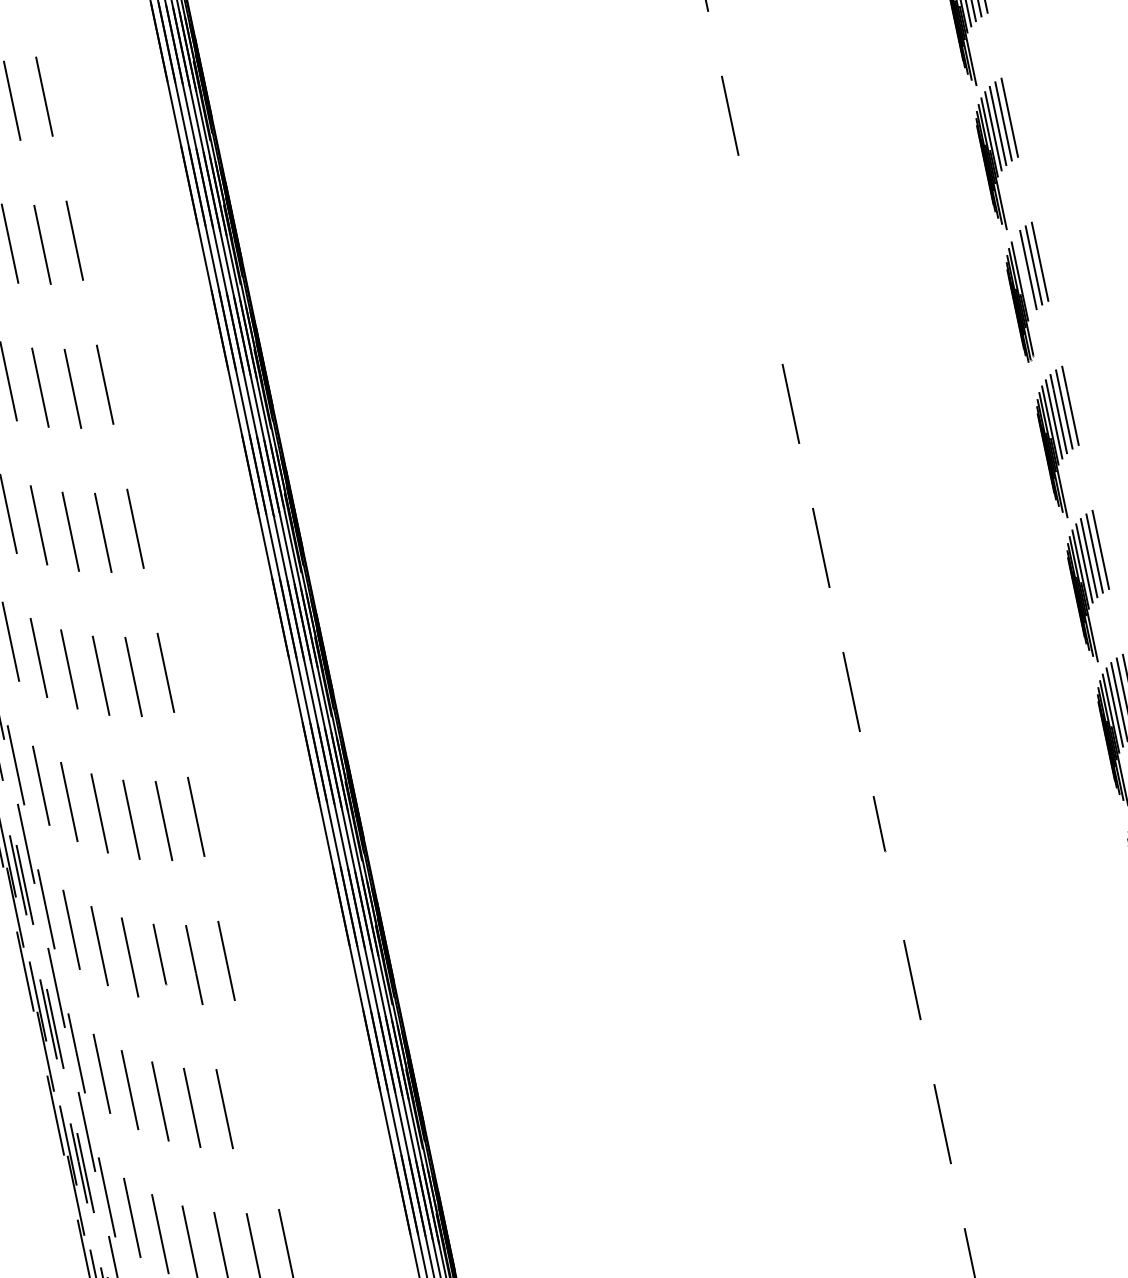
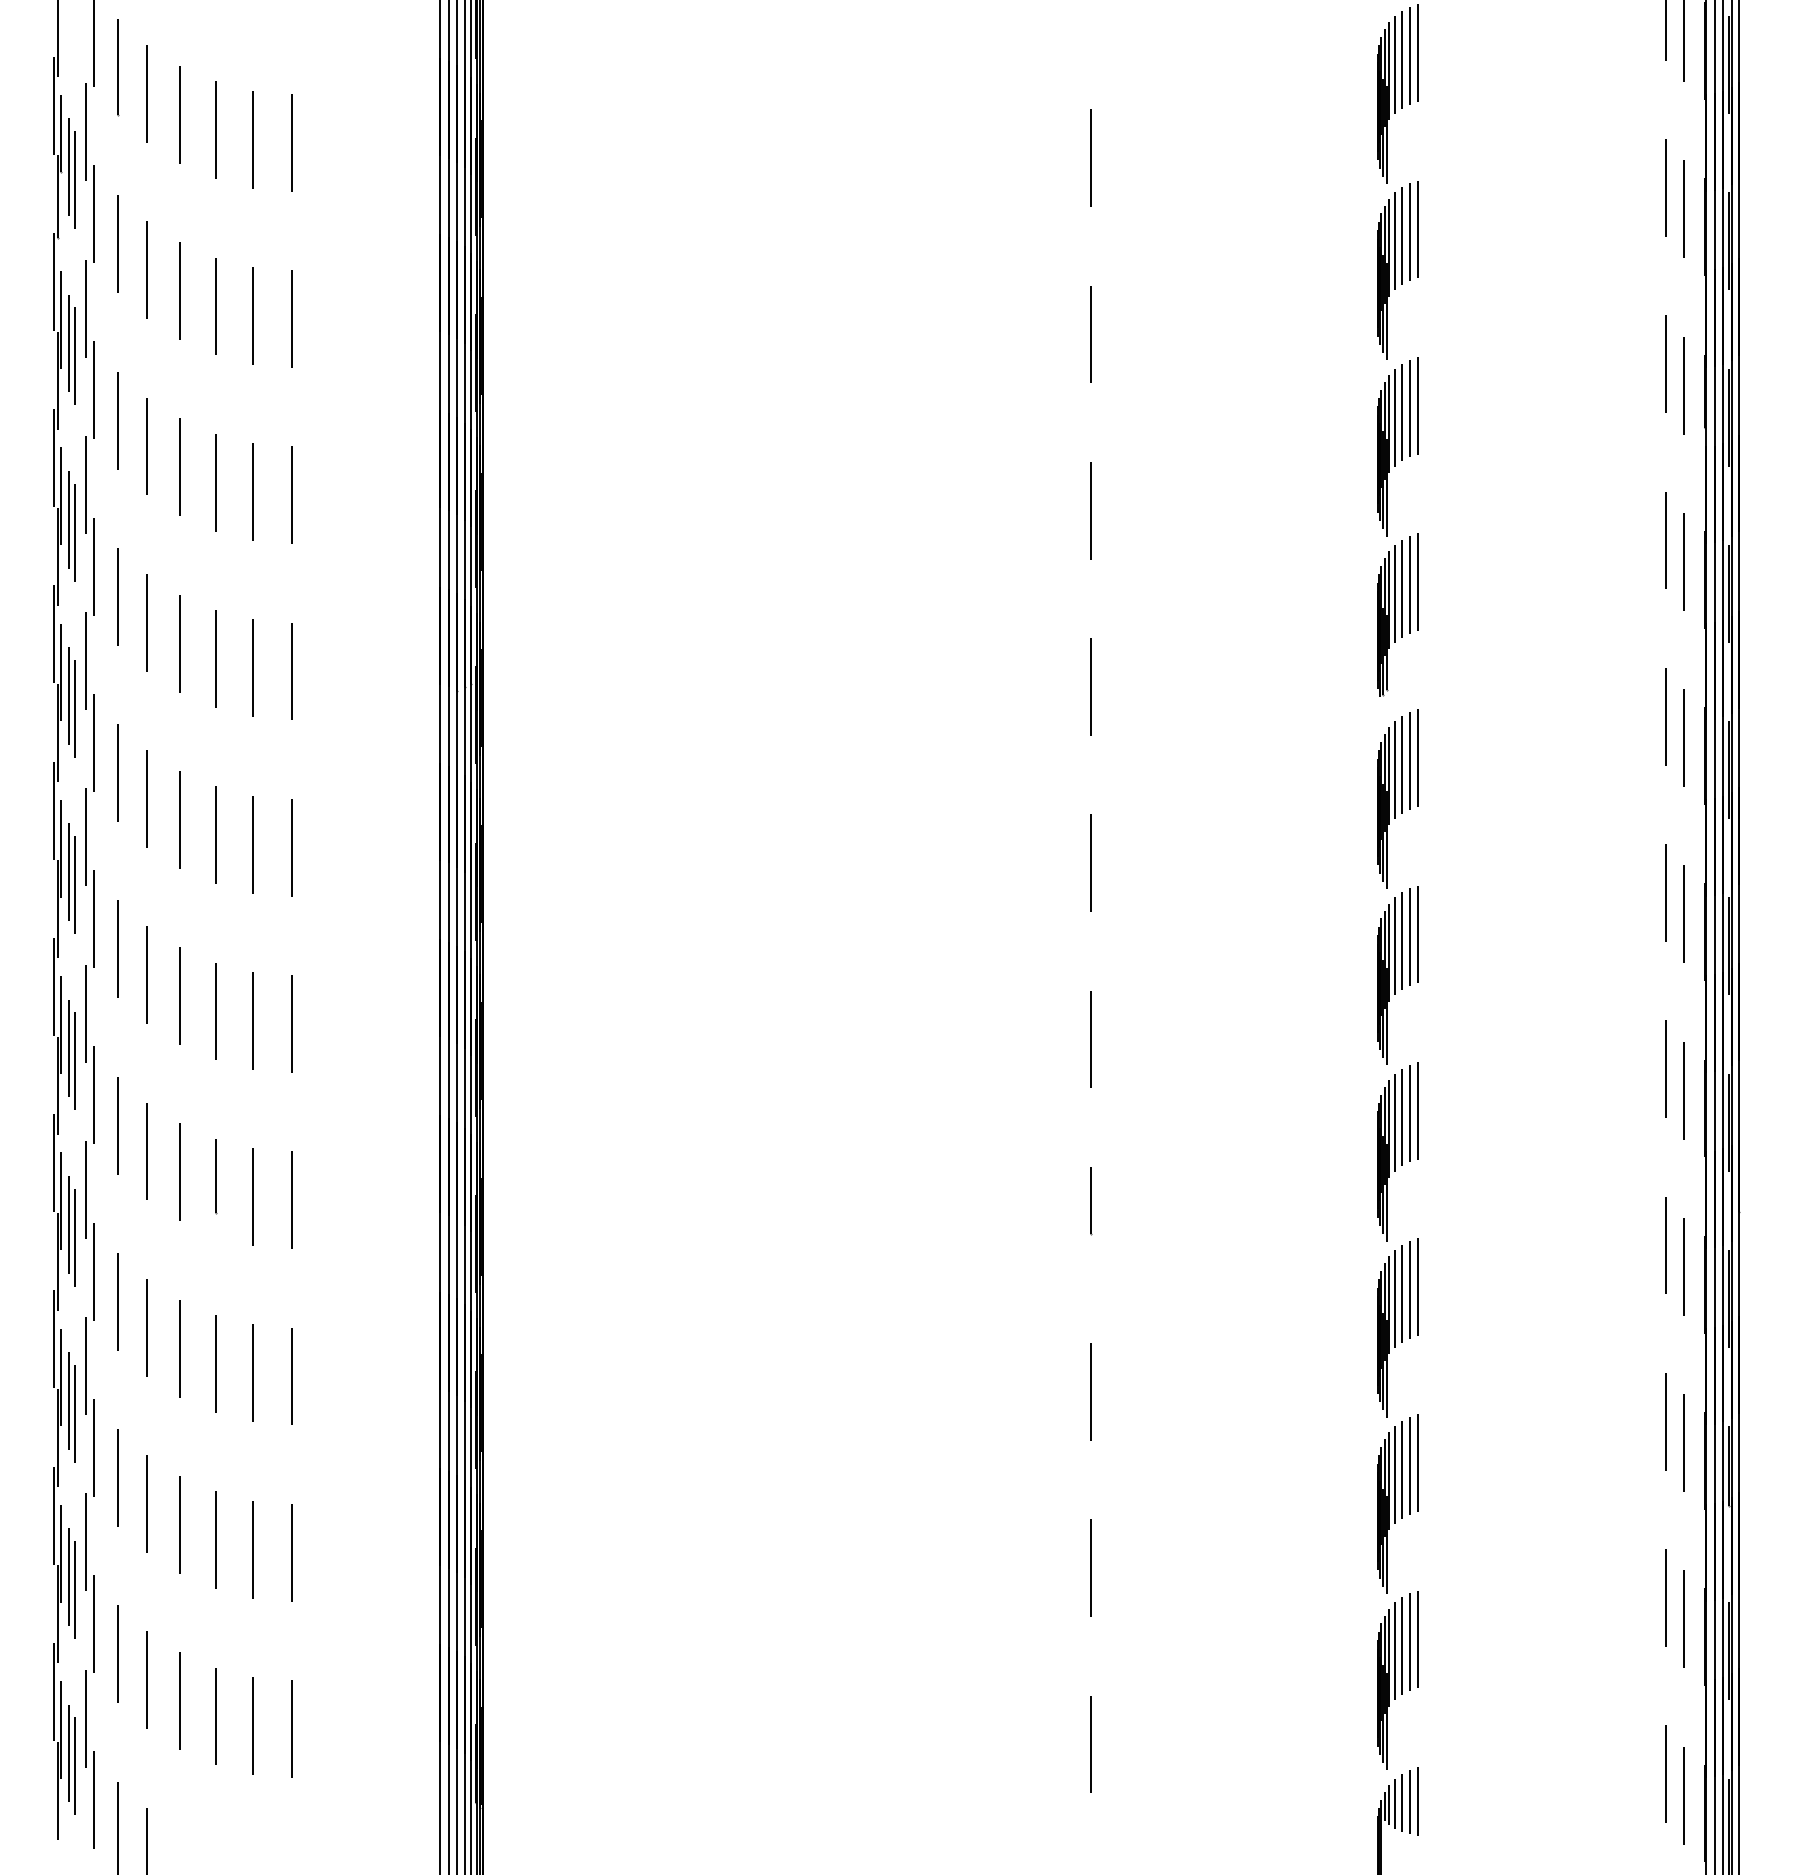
line: (760, 259) -> (1090, 510), added
line: (1023, 275) -> (1395, 593), added
line: (256, 1105) -> (291, 1376), added

